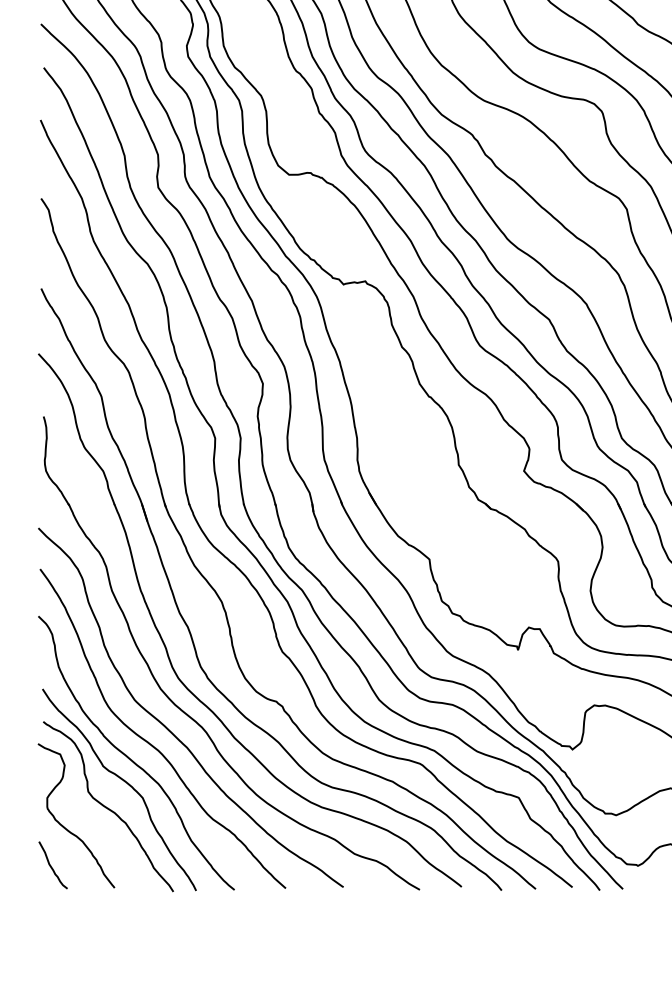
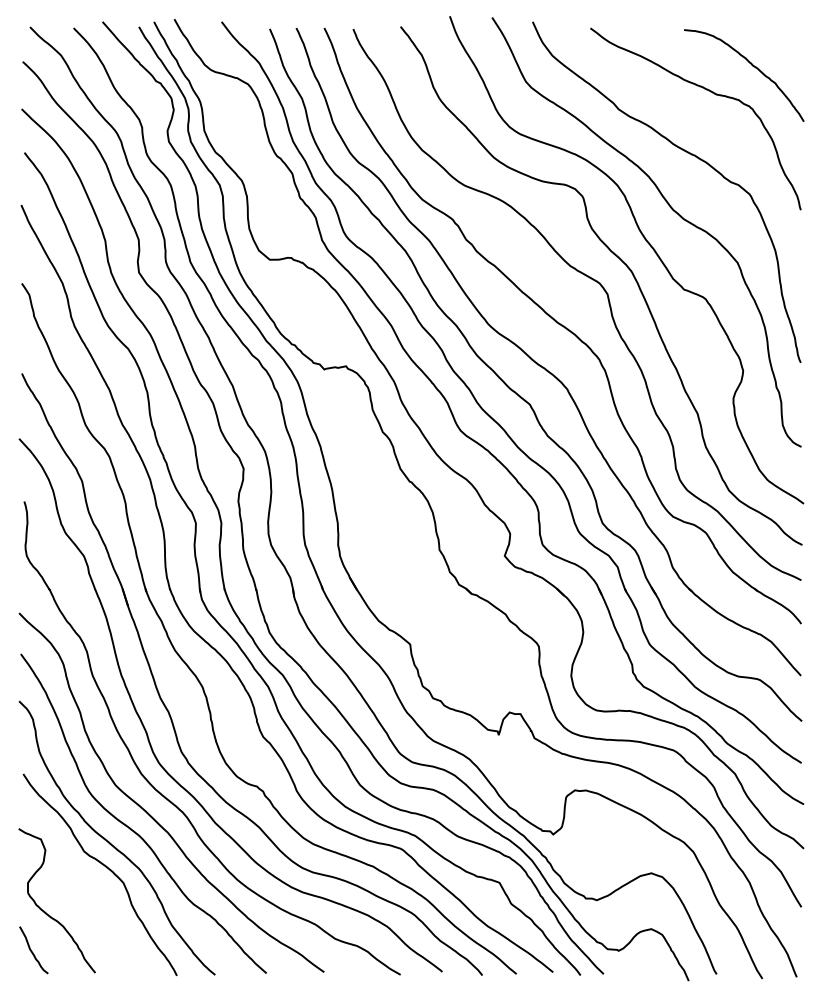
curve: (106, 806) -> (87, 891), removed

